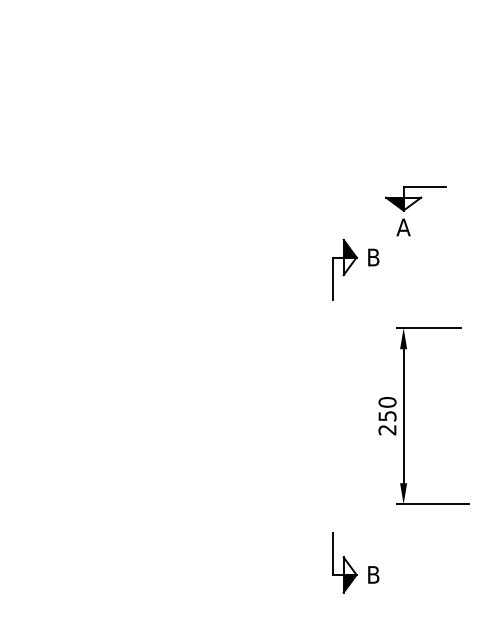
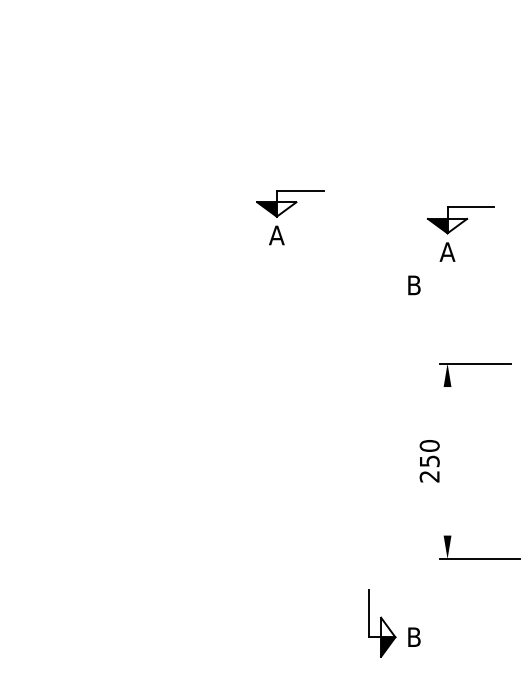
part: (258, 190) -> (286, 211), added
part: (344, 269) -> (382, 298), removed
line: (403, 416) -> (447, 461), removed

